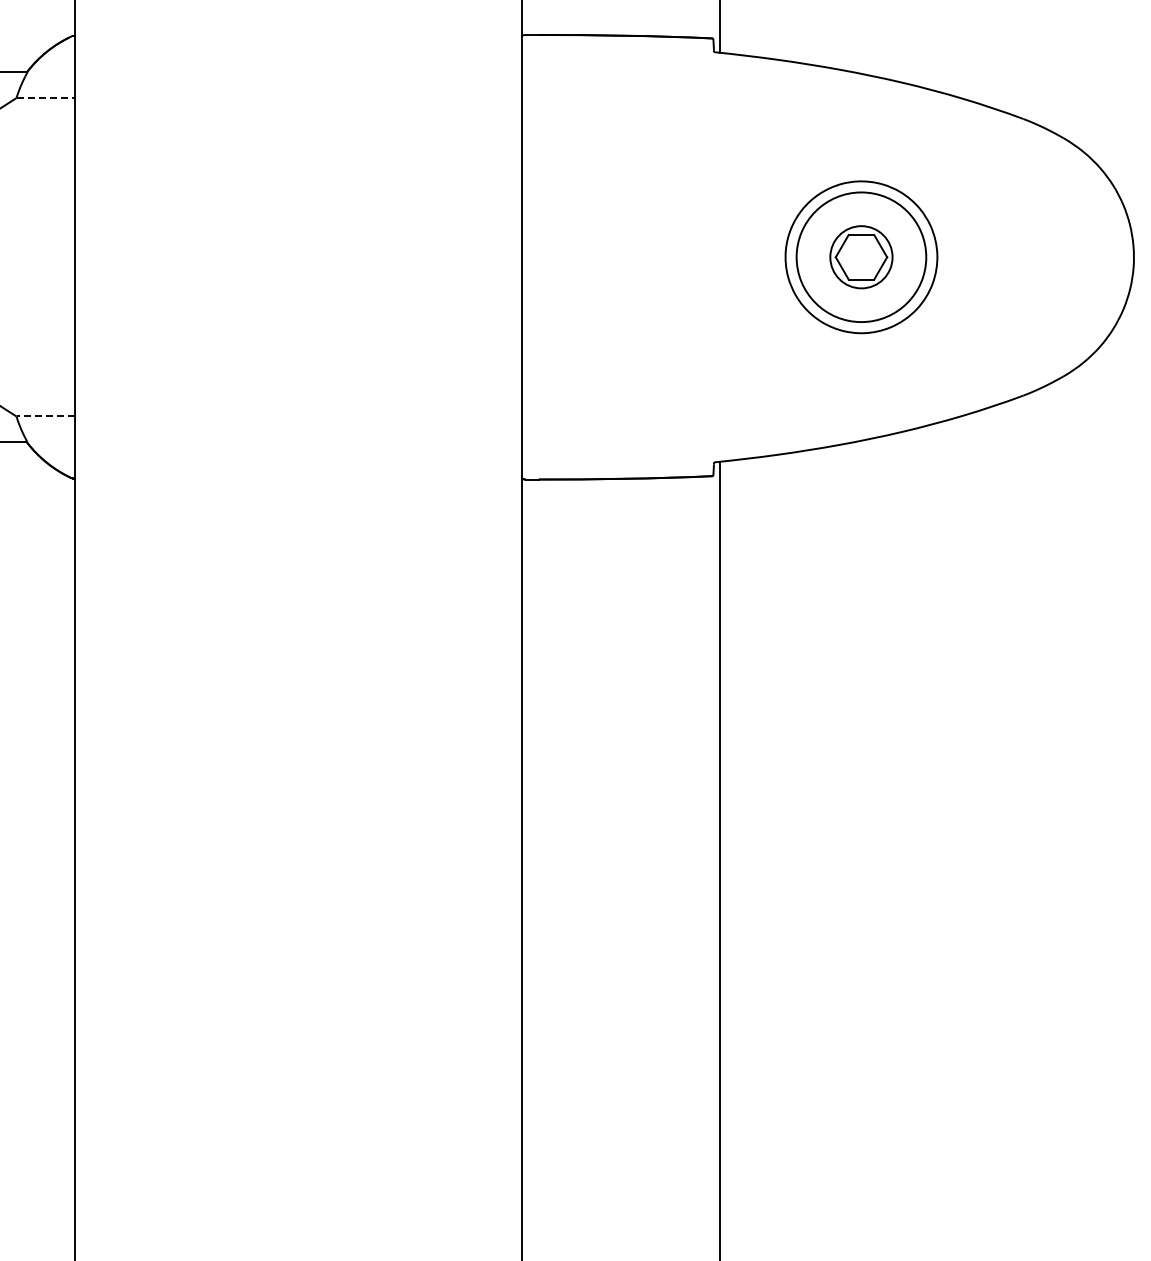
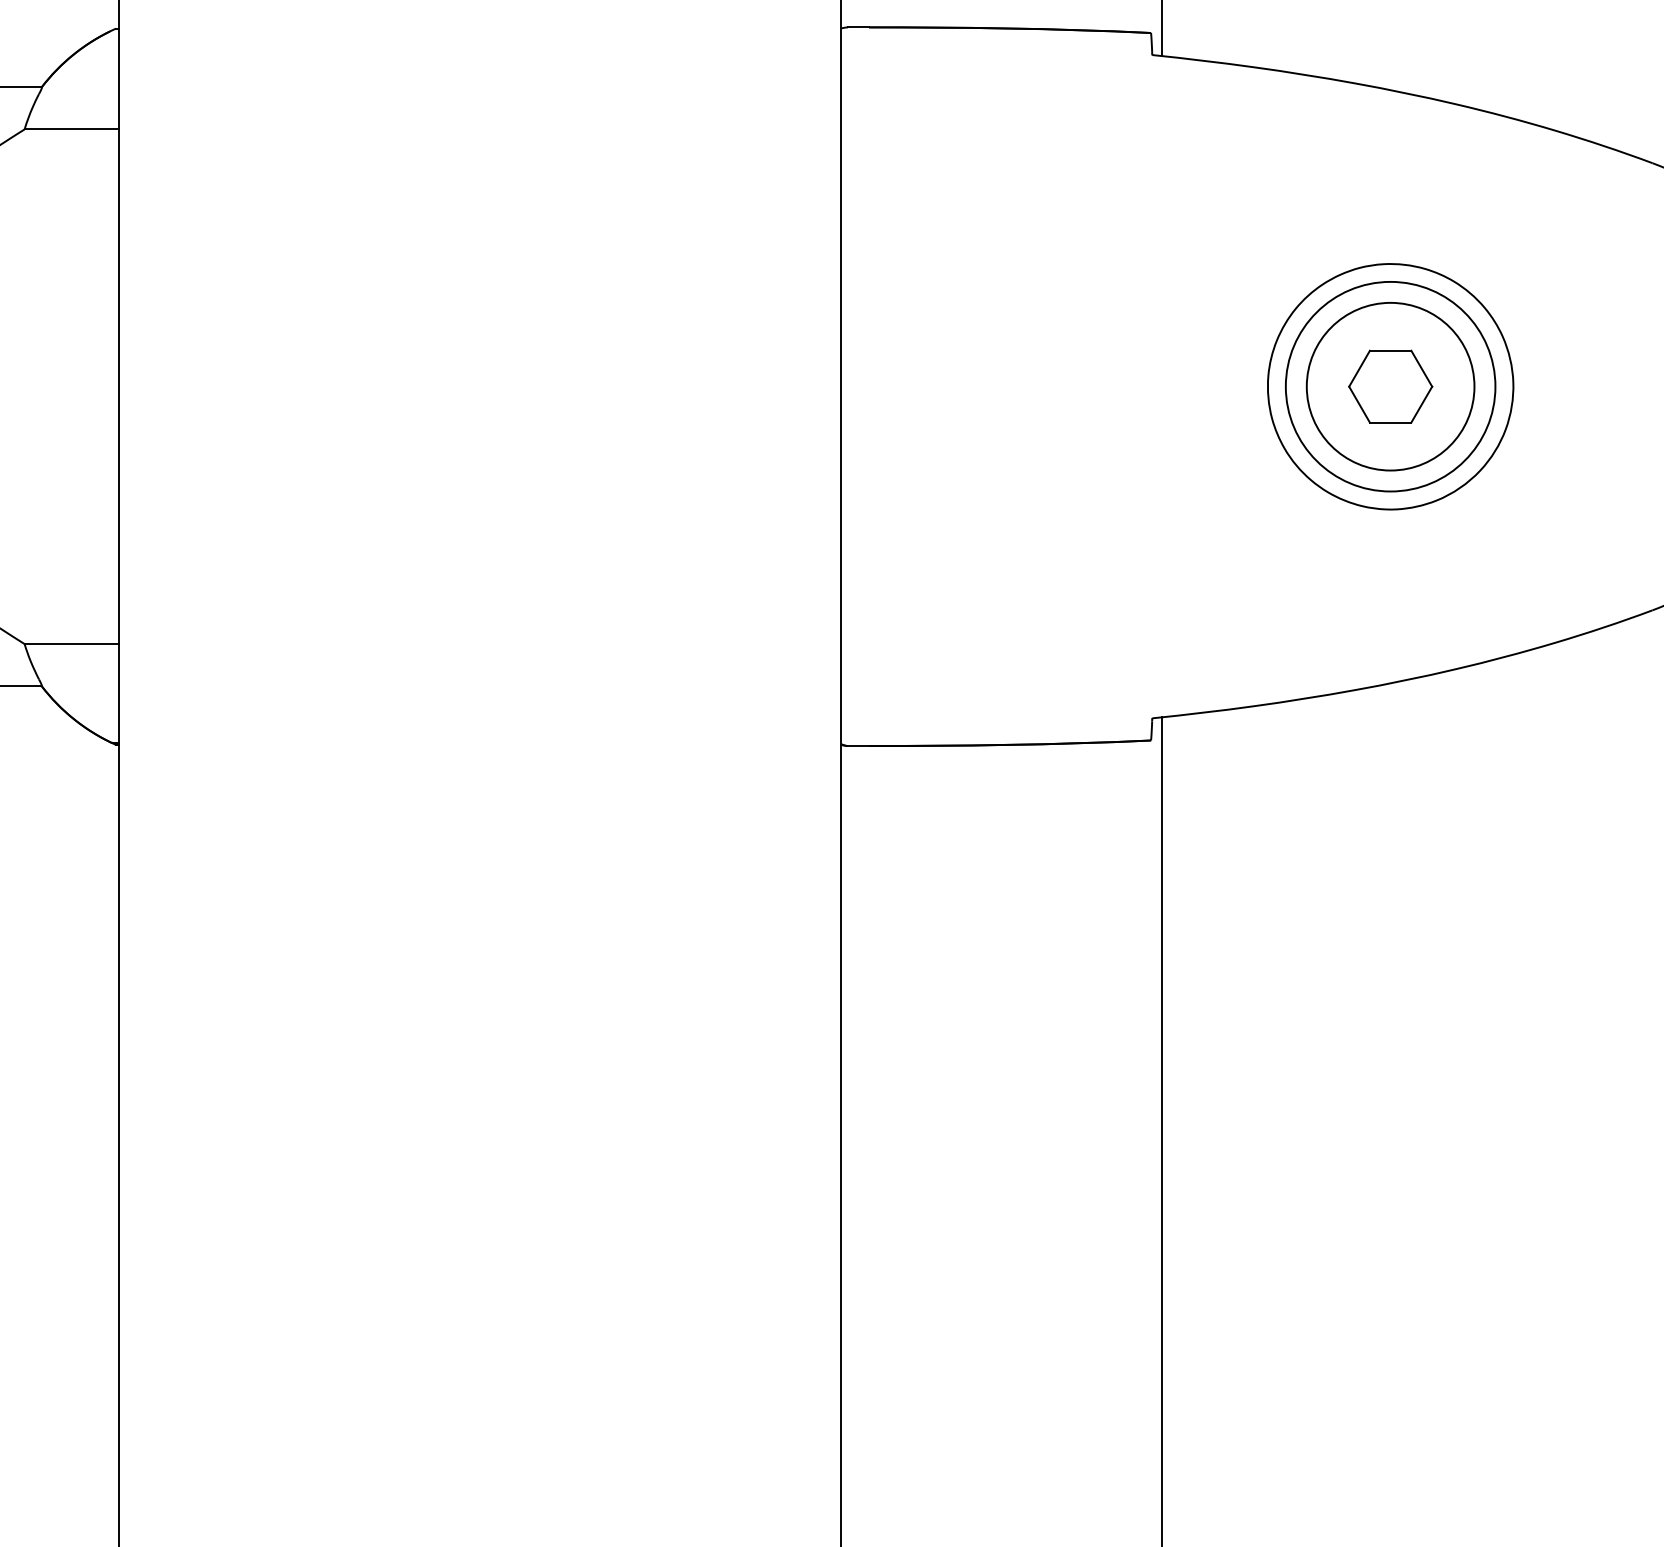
line: (46, 98) -> (73, 130), dashed -> solid
circle: (861, 257) -> (1390, 387), size x1.67
line: (45, 416) -> (71, 644), dashed -> solid

